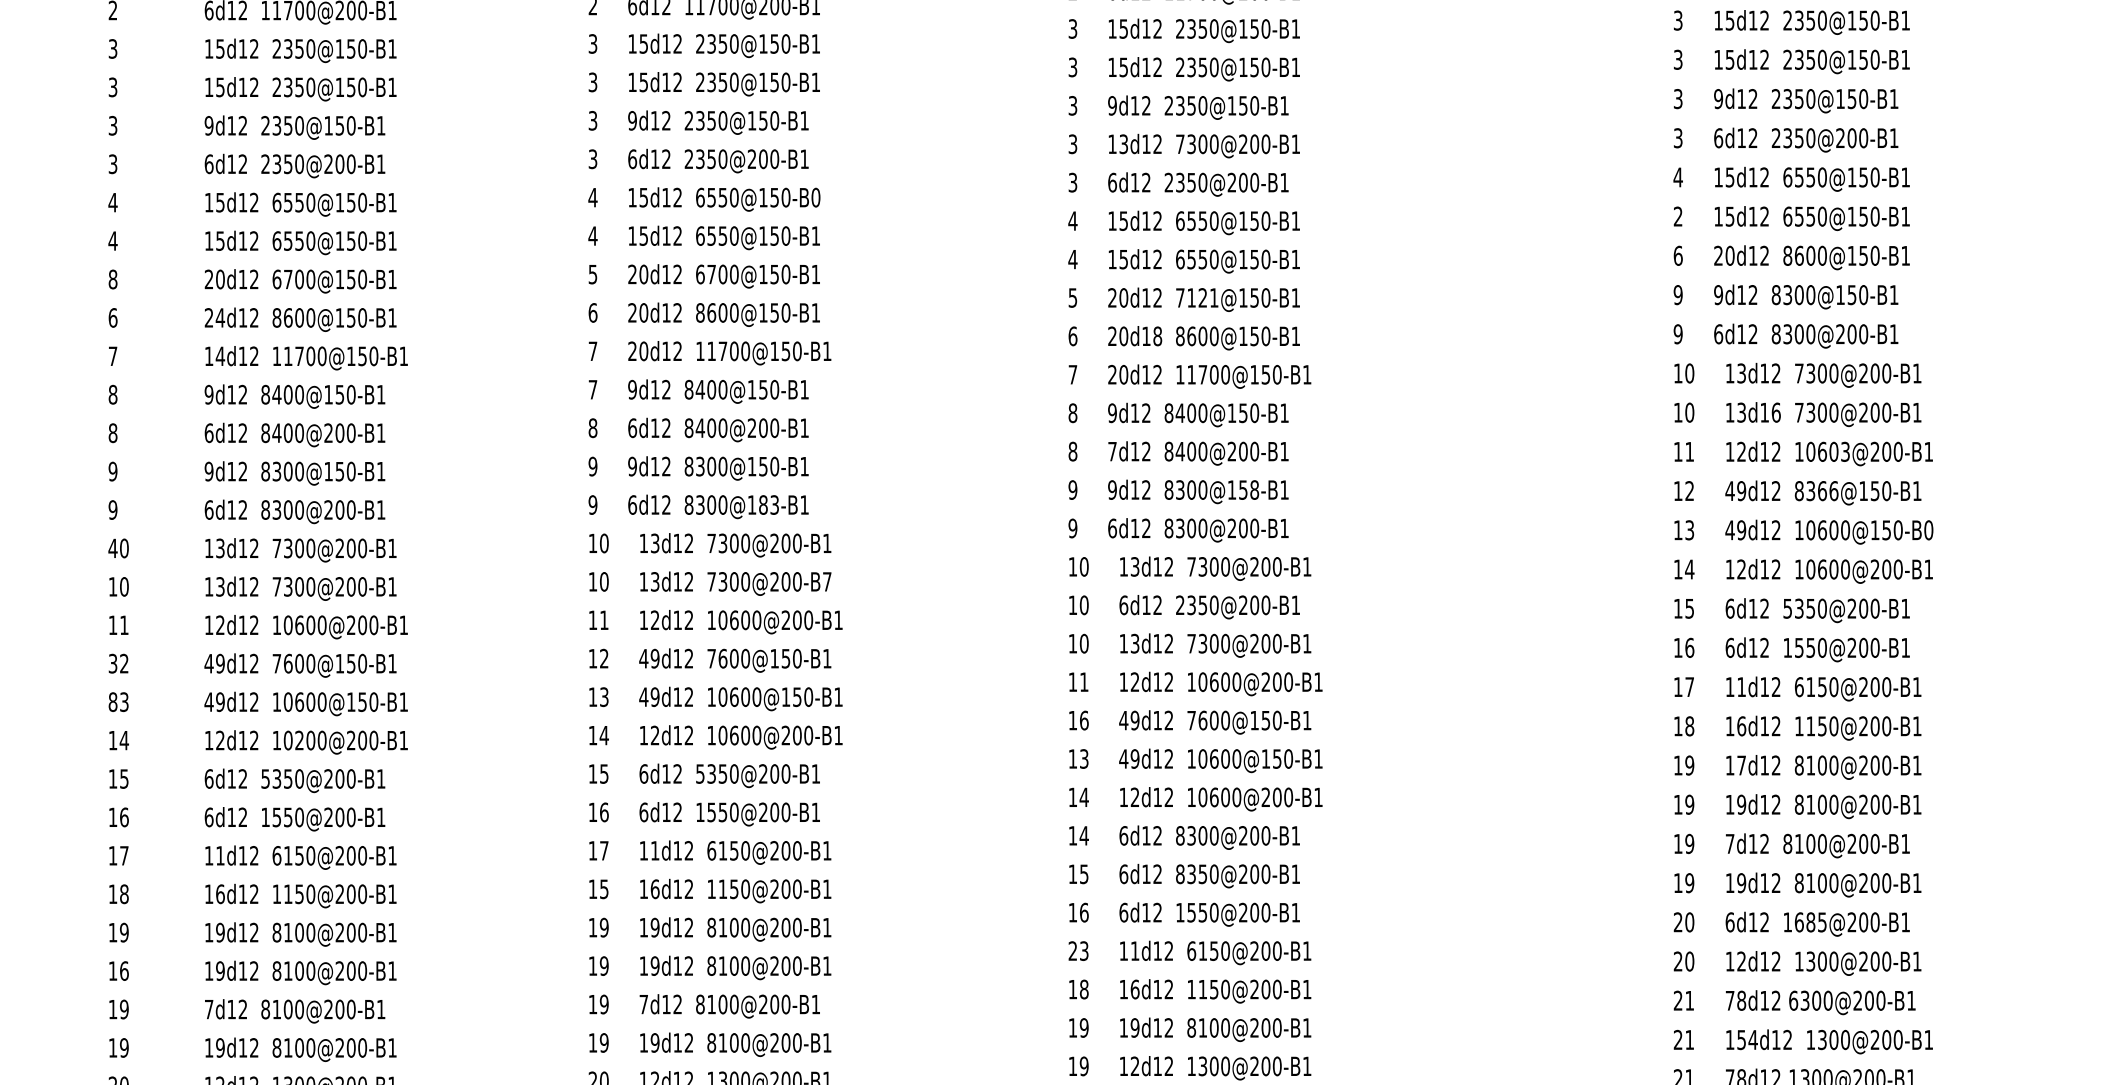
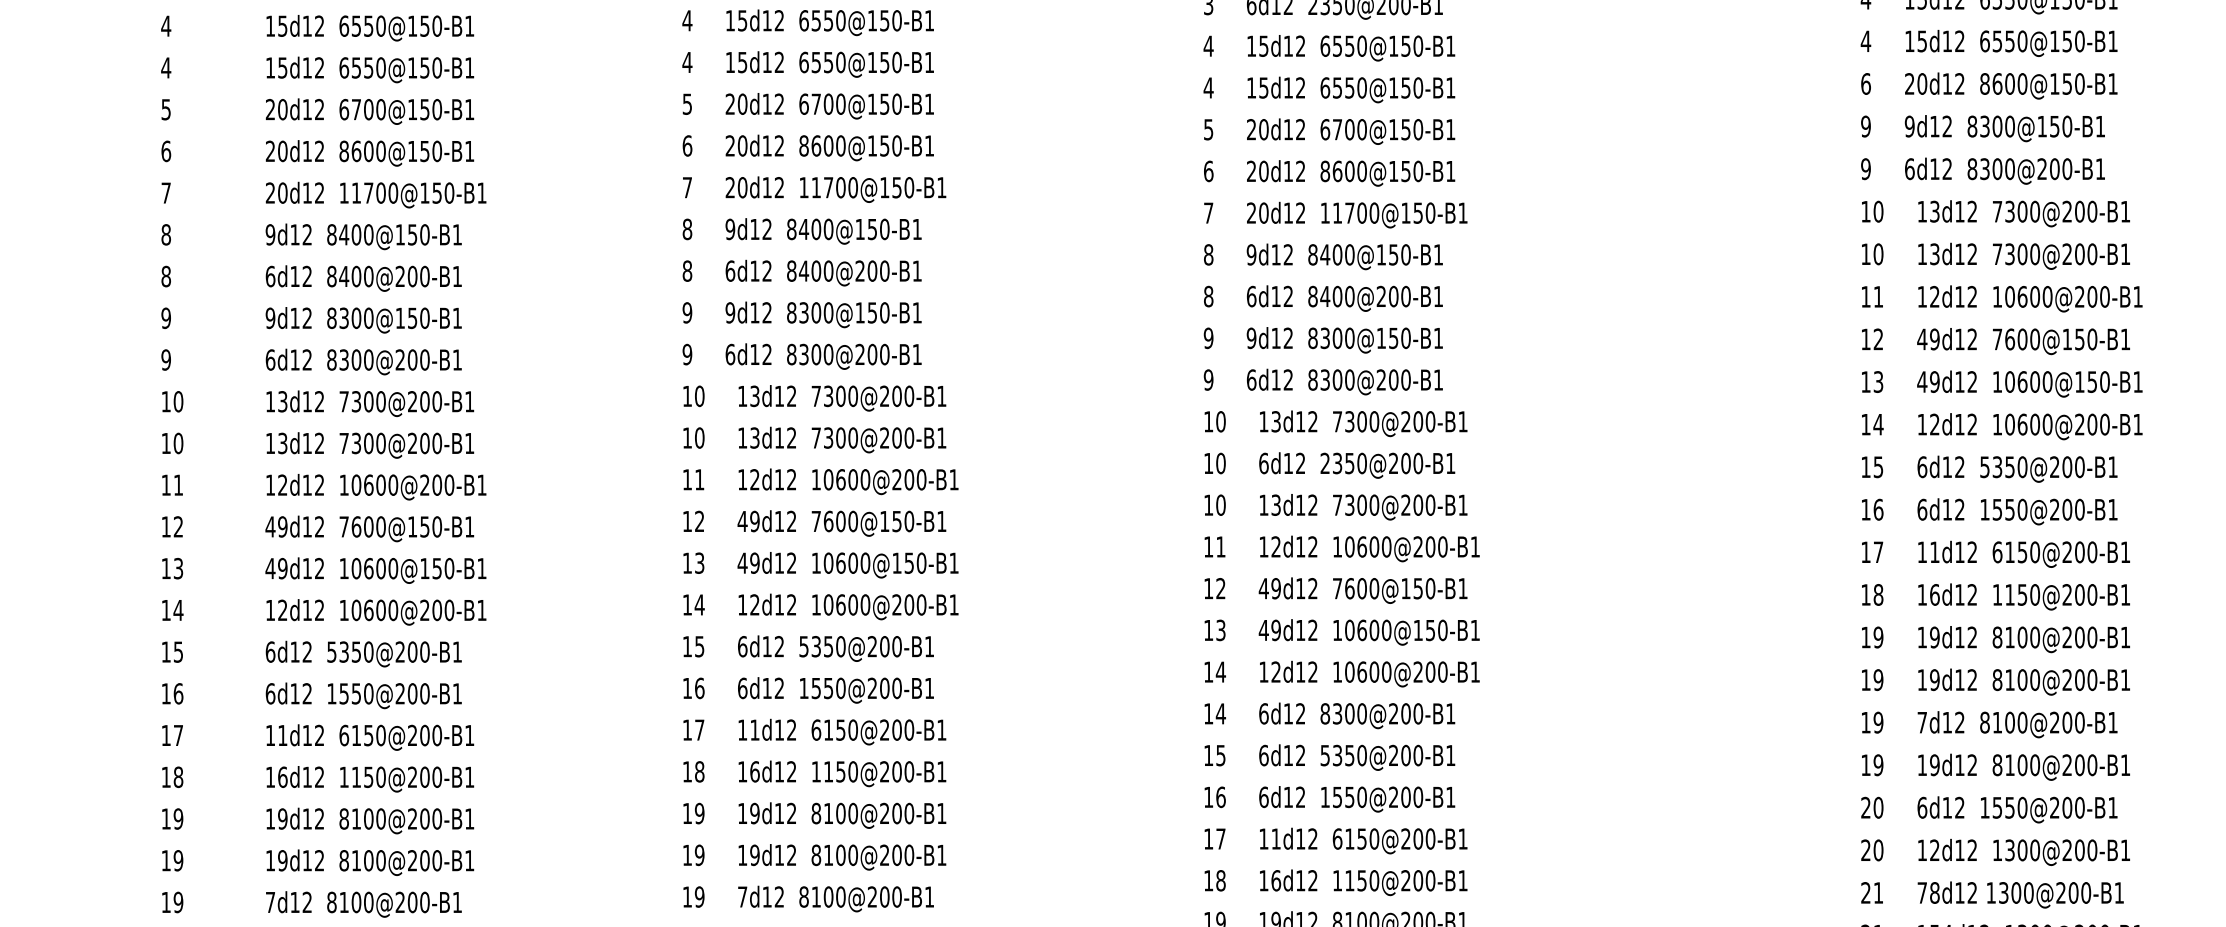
text: (815, 197) -> (929, 20), 6550@150-B0 -> 6550@150-B1
text: (1677, 216) -> (1865, 41), 2 -> 4
text: (112, 279) -> (165, 109), 8 -> 5
text: (1197, 297) -> (1343, 129), 7121@150-B1 -> 6700@150-B1
text: (220, 317) -> (282, 150), 24d12 -> 20d12
text: (1157, 336) -> (1300, 171), 20d18 -> 20d12
text: (214, 356) -> (276, 193), 14d12 -> 20d12
text: (592, 389) -> (686, 229), 7 -> 8
text: (1775, 412) -> (1971, 254), 13d16 -> 13d12
text: (1112, 451) -> (1251, 296), 7d12 -> 6d12
text: (1845, 451) -> (2047, 296), 10603@200-B1 -> 10600@200-B1
text: (1254, 489) -> (1405, 337), 8300@158-B1 -> 8300@150-B1
text: (1816, 491) -> (2016, 339), 8366@150-B1 -> 7600@150-B1
text: (763, 504) -> (872, 354), 8300@183-B1 -> 8300@200-B1
text: (1928, 530) -> (2137, 382), 10600@150-B0 -> 10600@150-B1
text: (112, 547) -> (165, 400), 40 -> 10
text: (827, 581) -> (942, 437), 7300@200-B7 -> 7300@200-B1
text: (112, 663) -> (165, 526), 32 -> 12
text: (112, 702) -> (165, 569), 83 -> 13
text: (1084, 720) -> (1221, 588), 16 -> 12
text: (299, 740) -> (368, 610), 10200@200-B1 -> 10600@200-B1
text: (1741, 765) -> (1934, 637), 17d12 -> 19d12
text: (1180, 874) -> (1325, 755), 8350@200-B1 -> 5350@200-B1
text: (604, 889) -> (699, 772), 15 -> 18
text: (1810, 922) -> (2009, 807), 1685@200-B1 -> 1550@200-B1
text: (1078, 950) -> (1214, 838), 23 -> 17
text: (124, 970) -> (178, 860), 16 -> 19
text: (1793, 1000) -> (1991, 892), 6300@200-B1 -> 1300@200-B1

